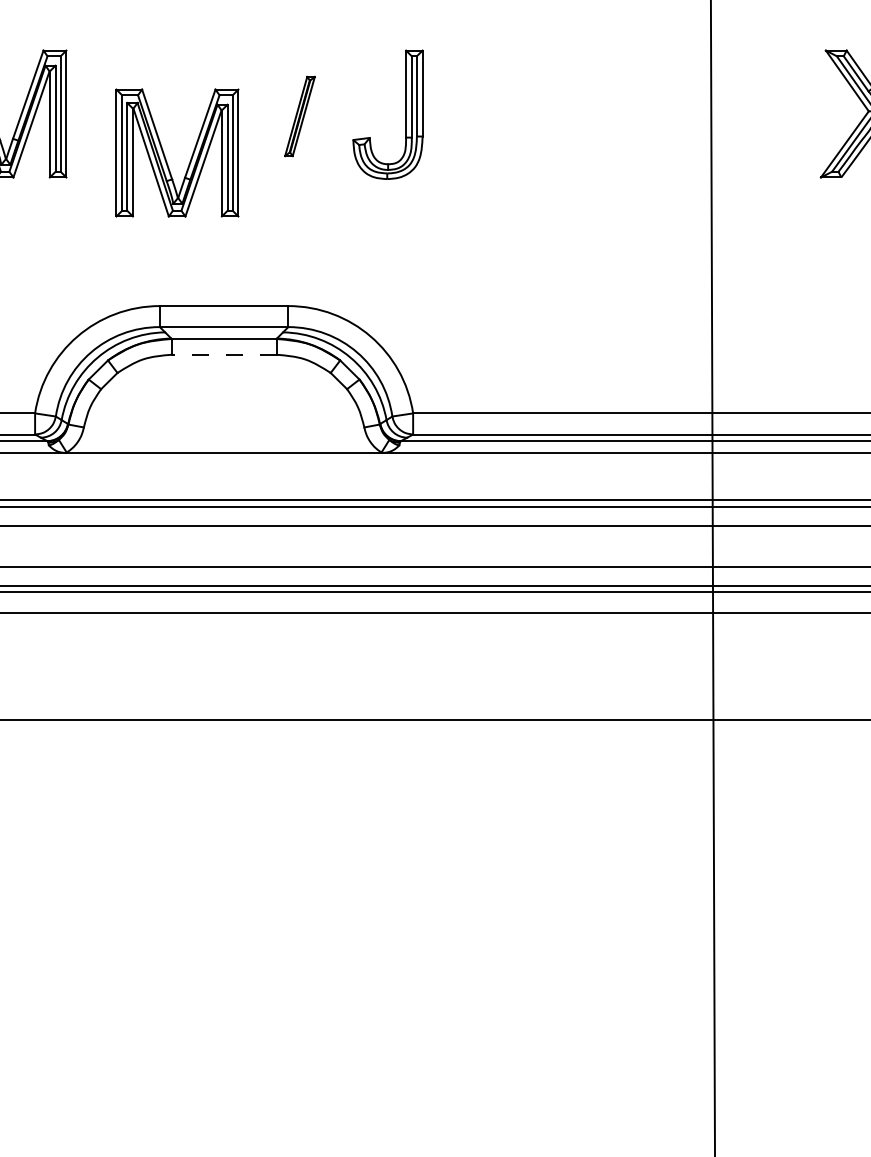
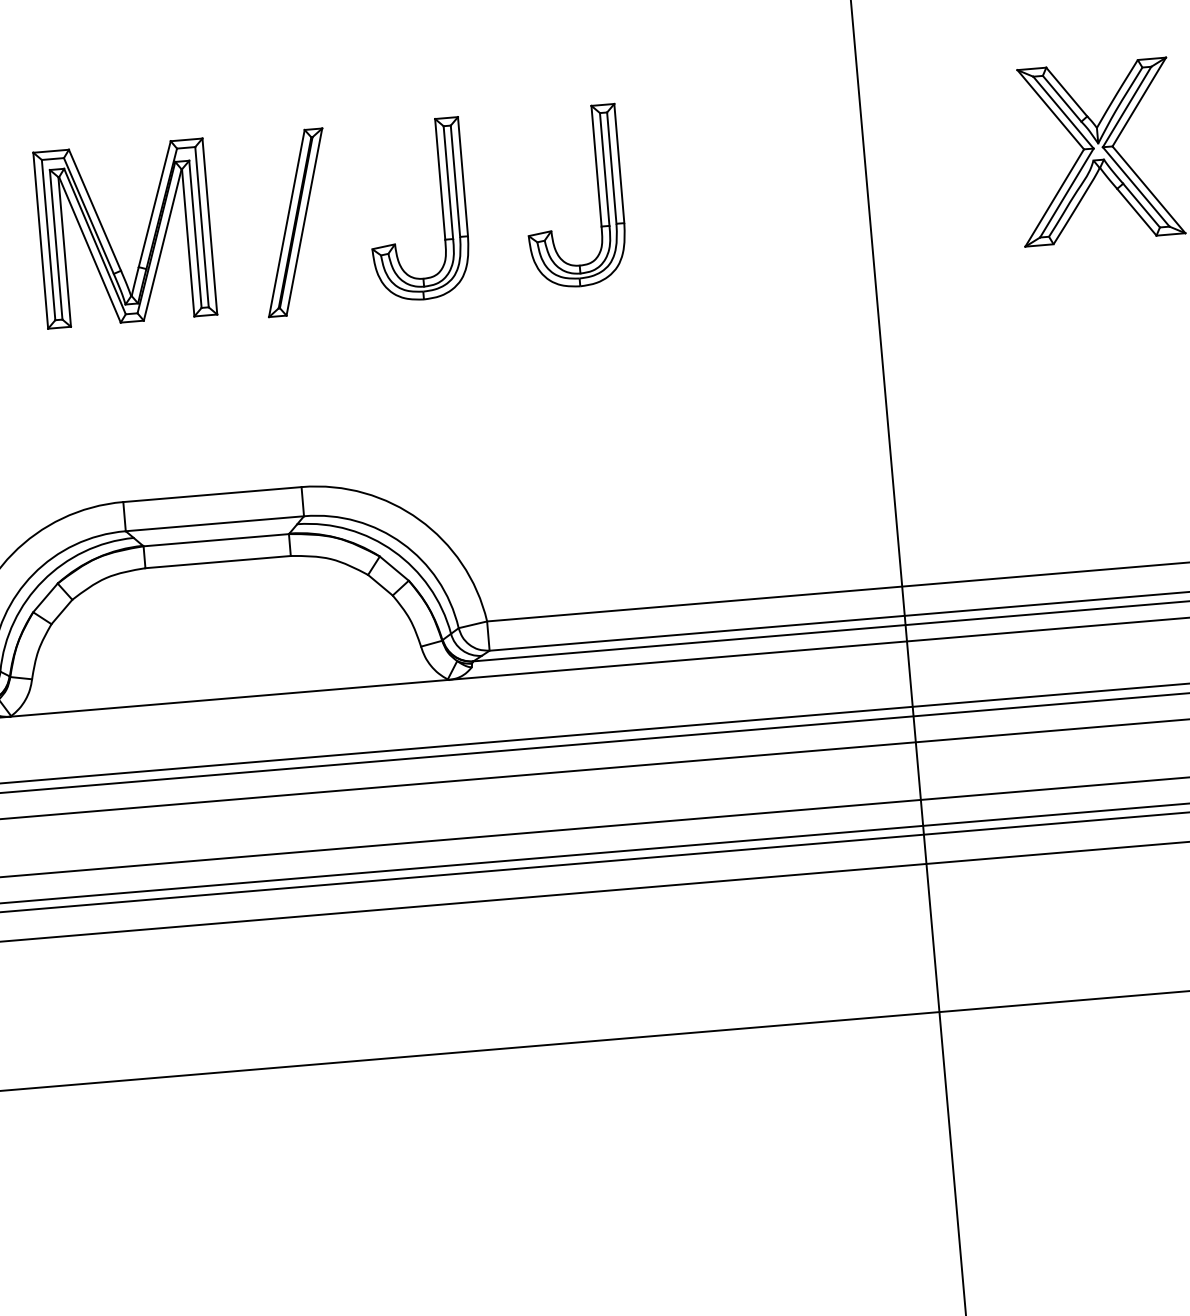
part: (518, 114) -> (598, 194), added
part: (299, 116) -> (294, 222), size x1.67
part: (165, 155) -> (109, 238), moved
line: (223, 354) -> (217, 561), dashed -> solid

